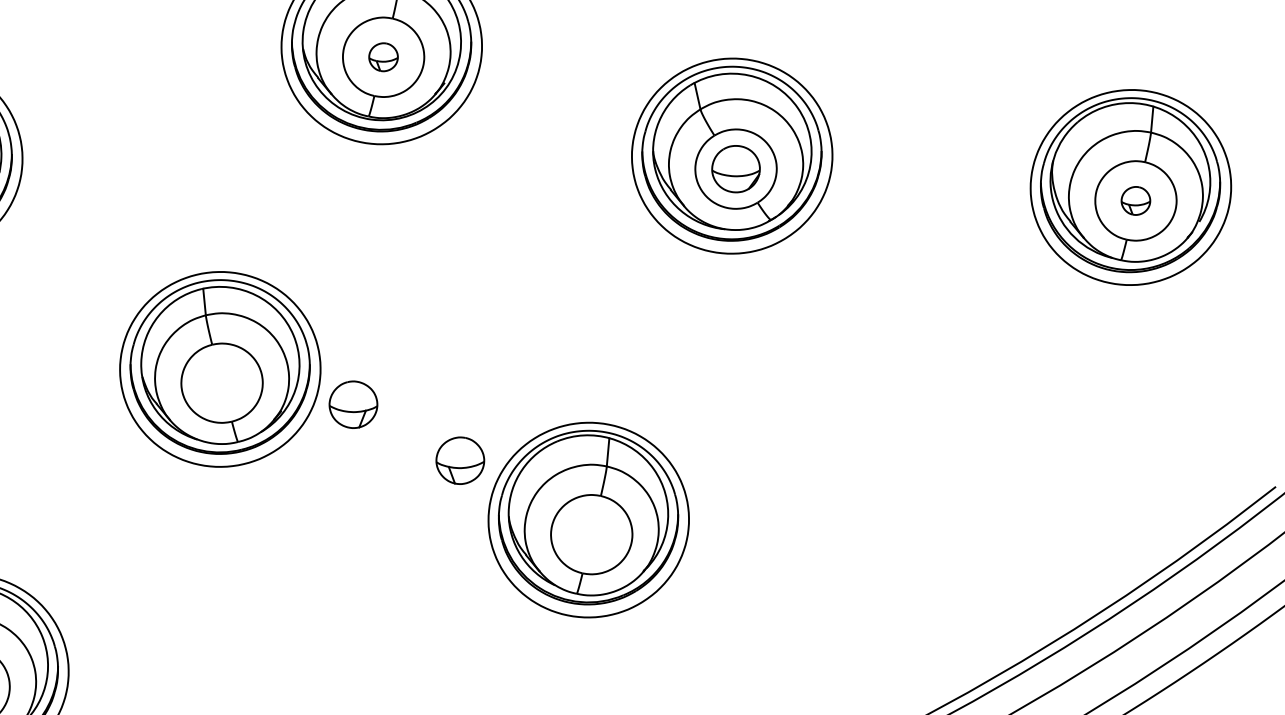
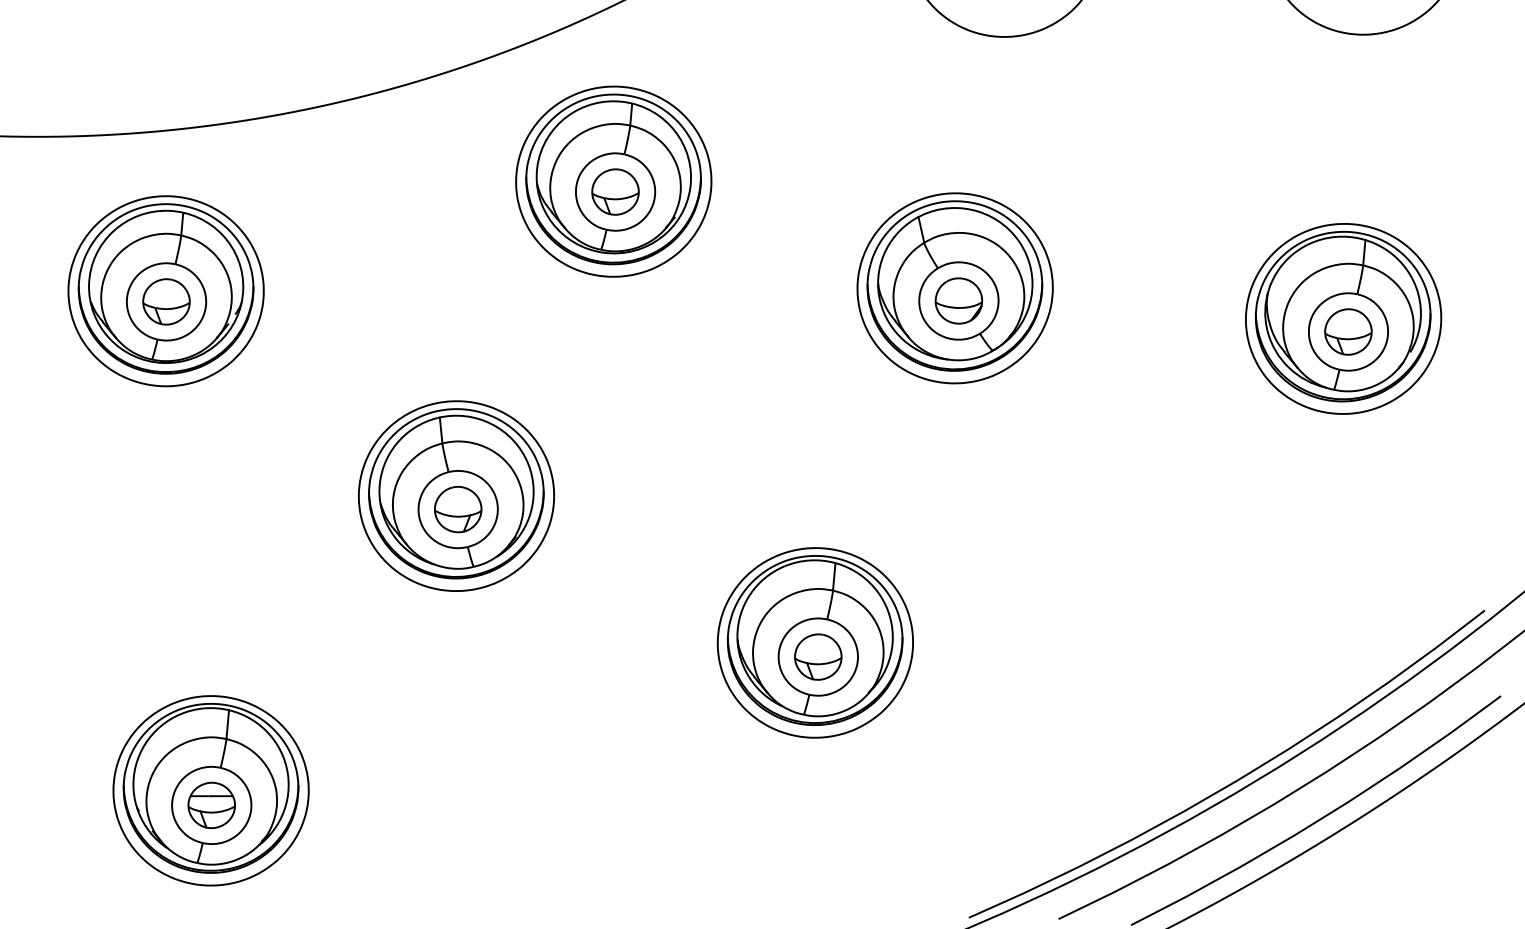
part: (383, 56) -> (615, 191), size x1.67
part: (1135, 200) -> (1348, 331), size x1.67
part: (353, 404) -> (458, 509), moved
part: (460, 460) -> (818, 656), moved

